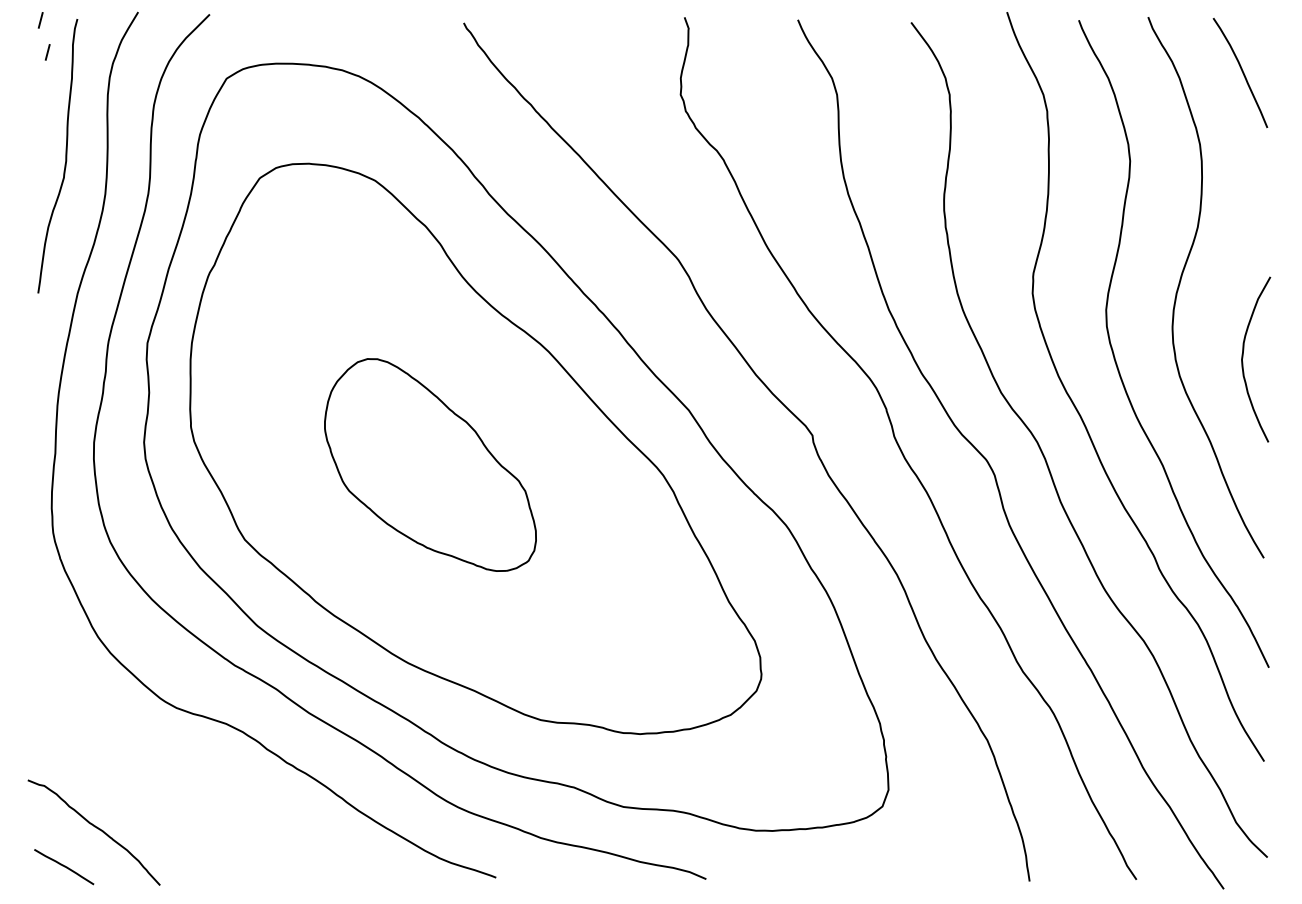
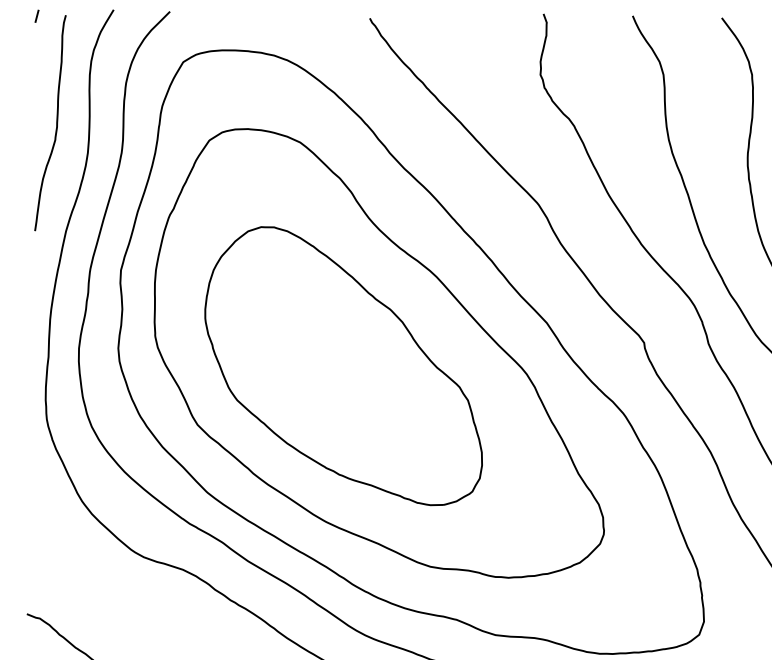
line: (47, 52) -> (42, 41), removed
part: (430, 464) -> (343, 365), size x1.67

